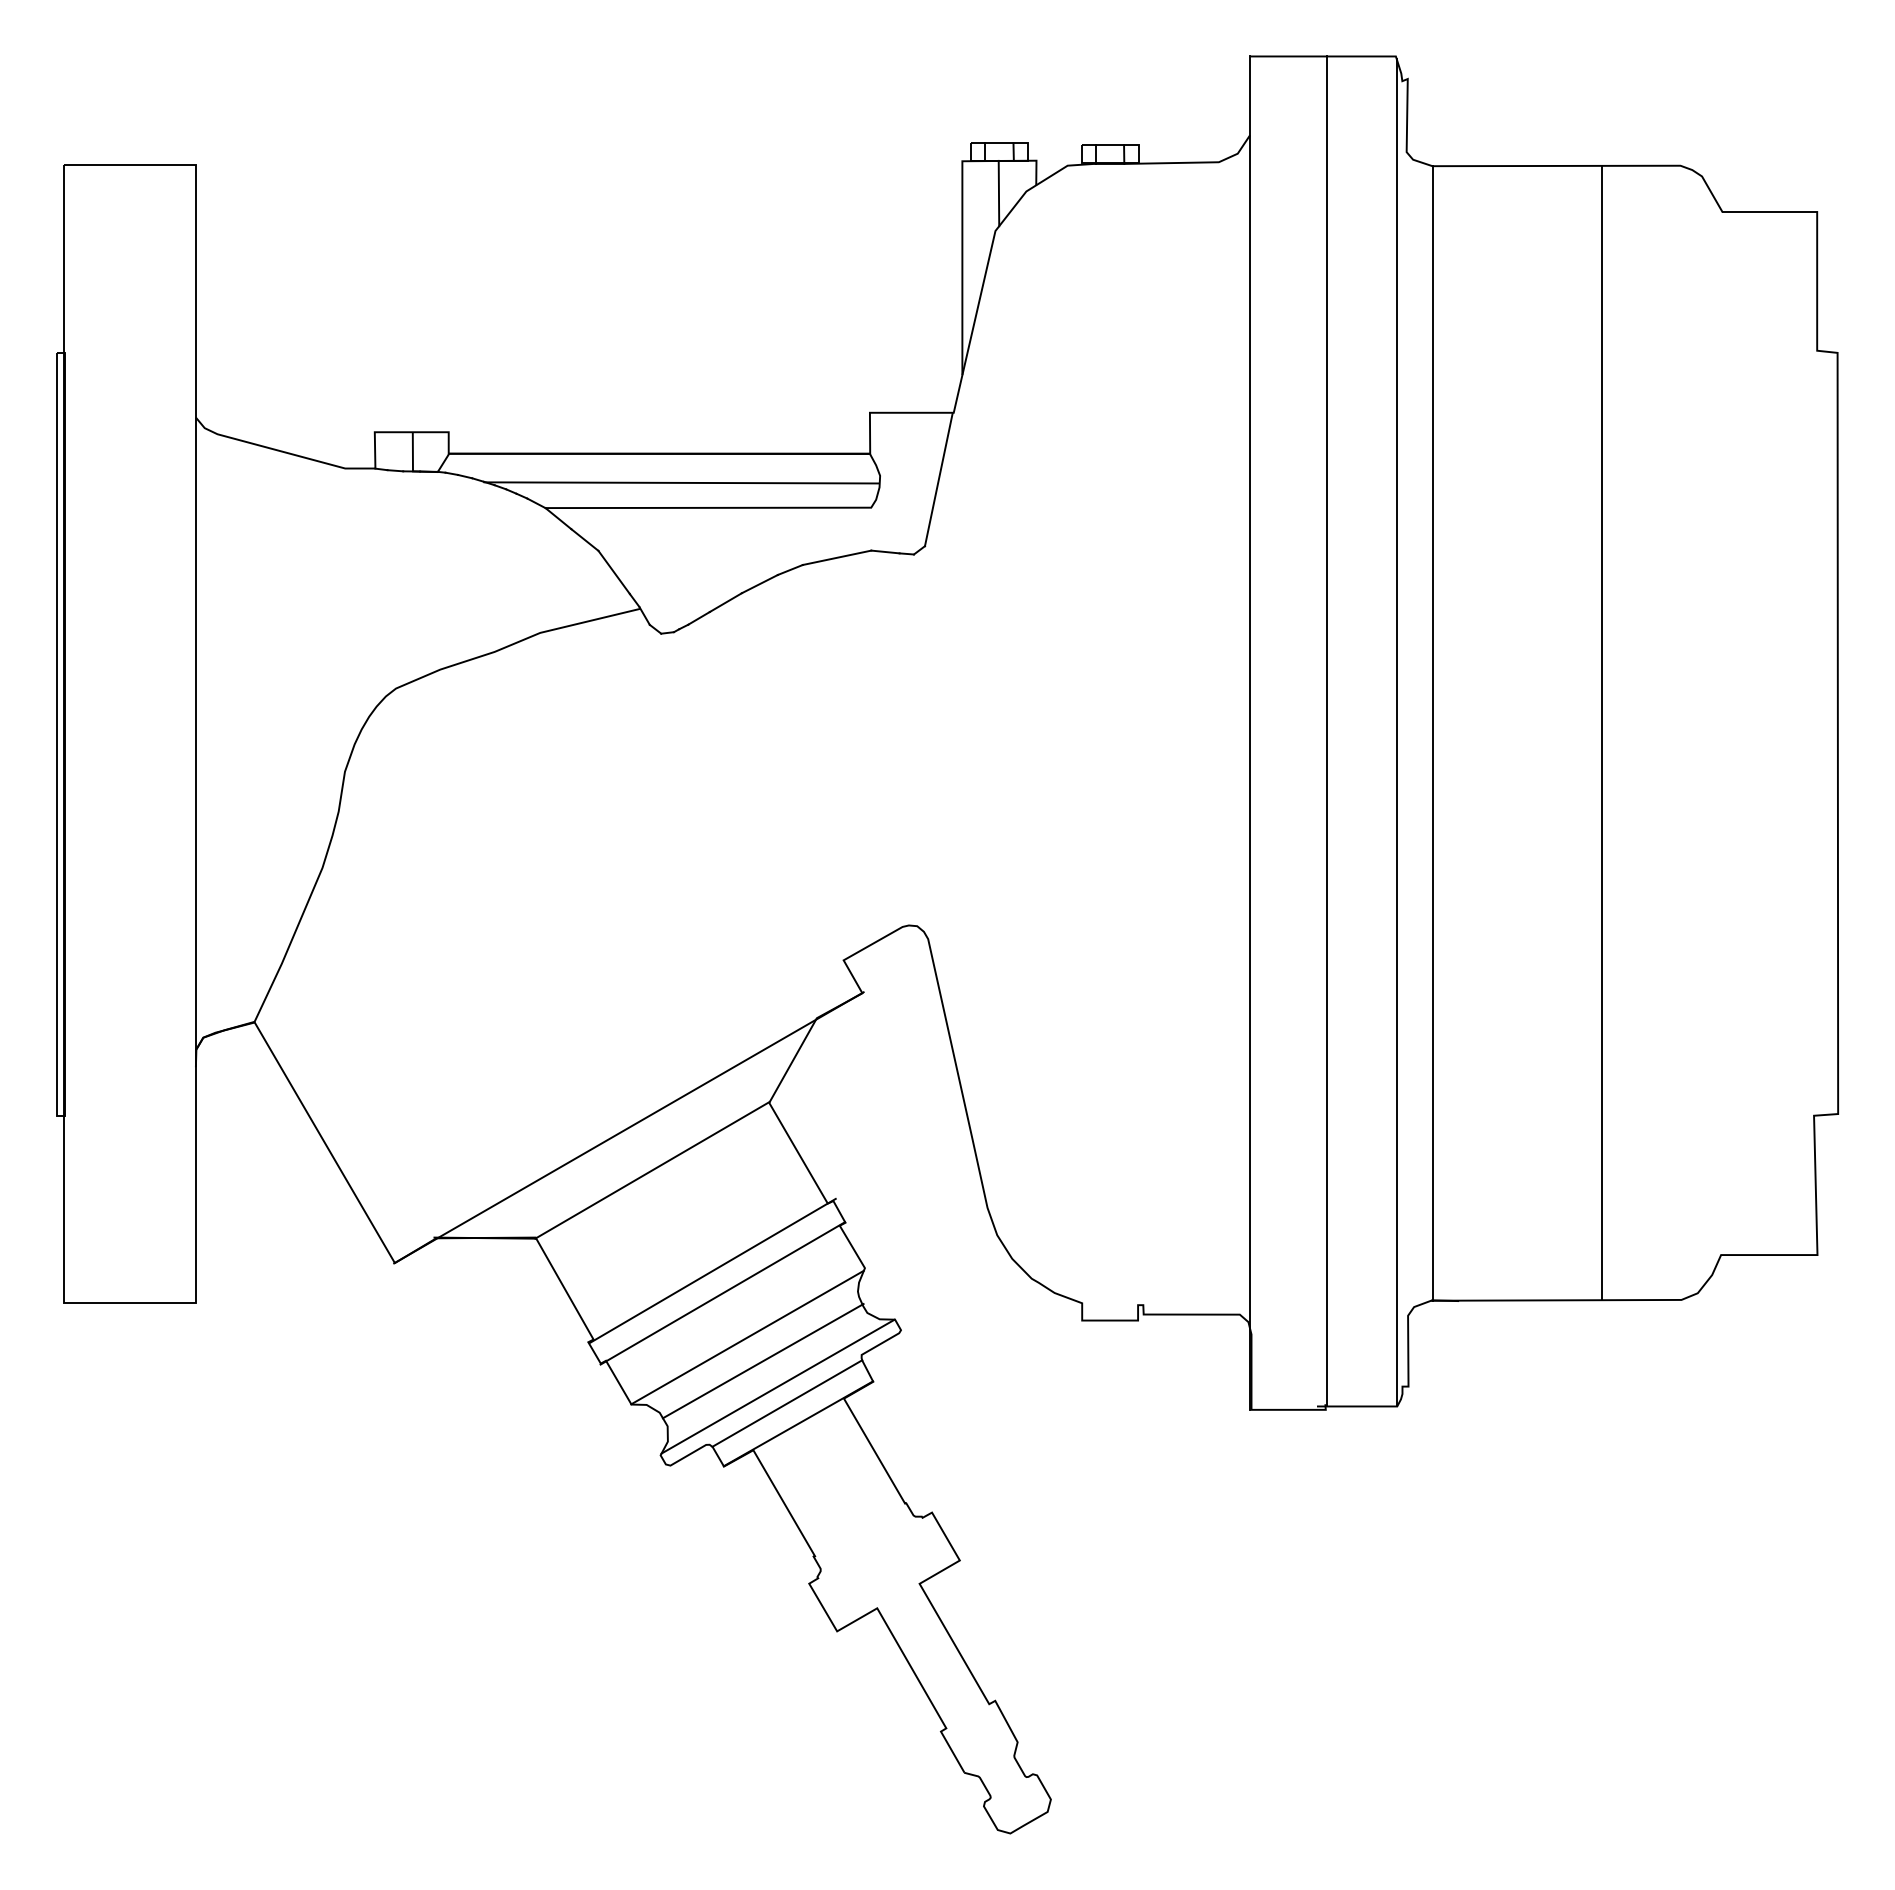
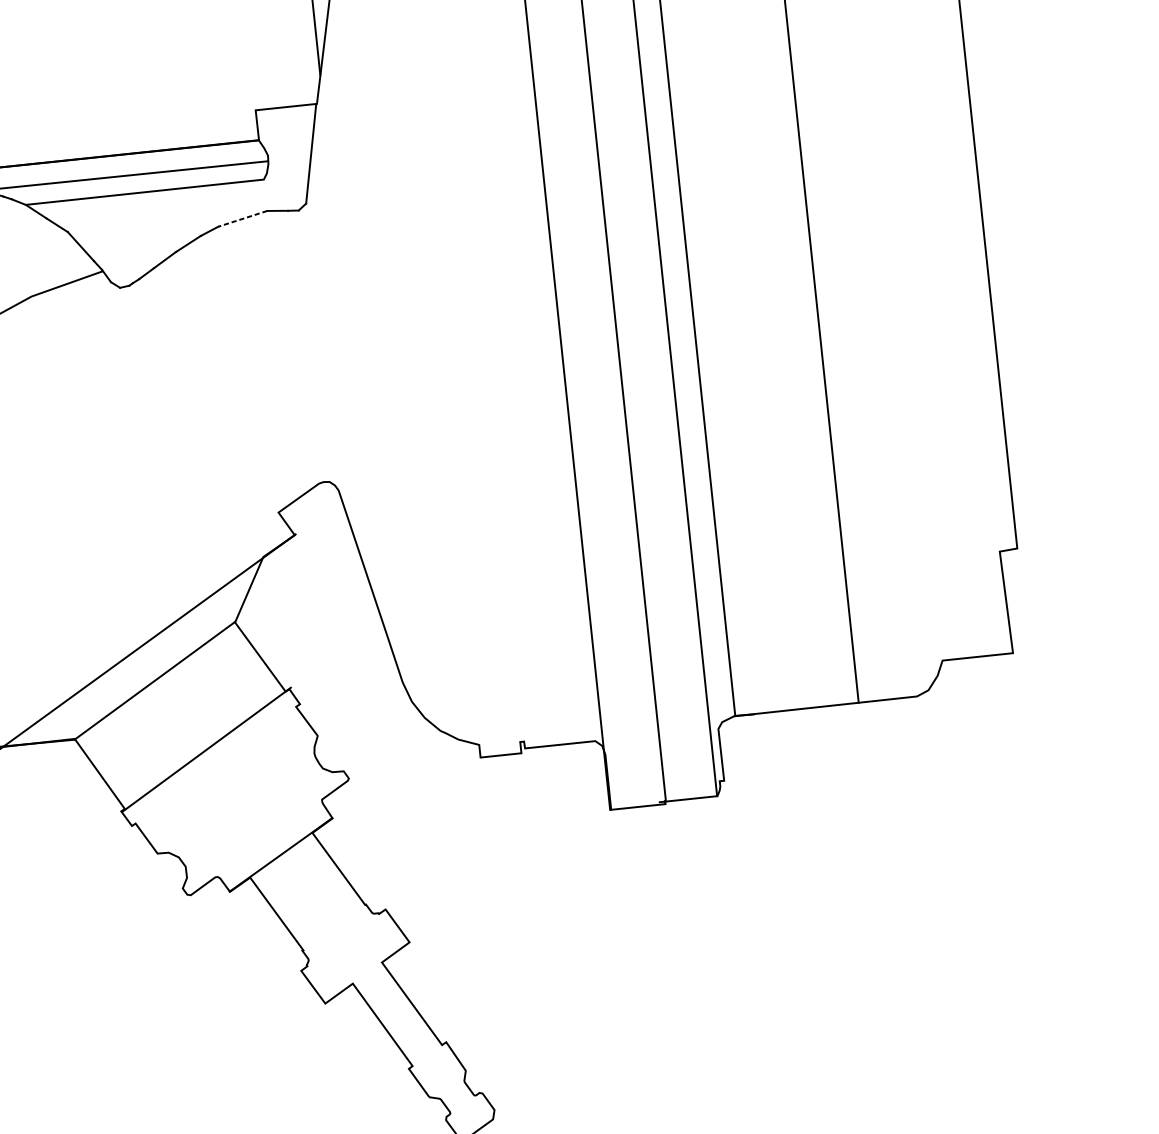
line: (836, 557) -> (242, 218), solid -> dashed
line: (722, 1293) -> (215, 765), removed
line: (747, 1337) -> (237, 795), removed
line: (762, 1361) -> (250, 812), removed
line: (777, 1386) -> (262, 829), removed
line: (787, 1403) -> (271, 840), removed

